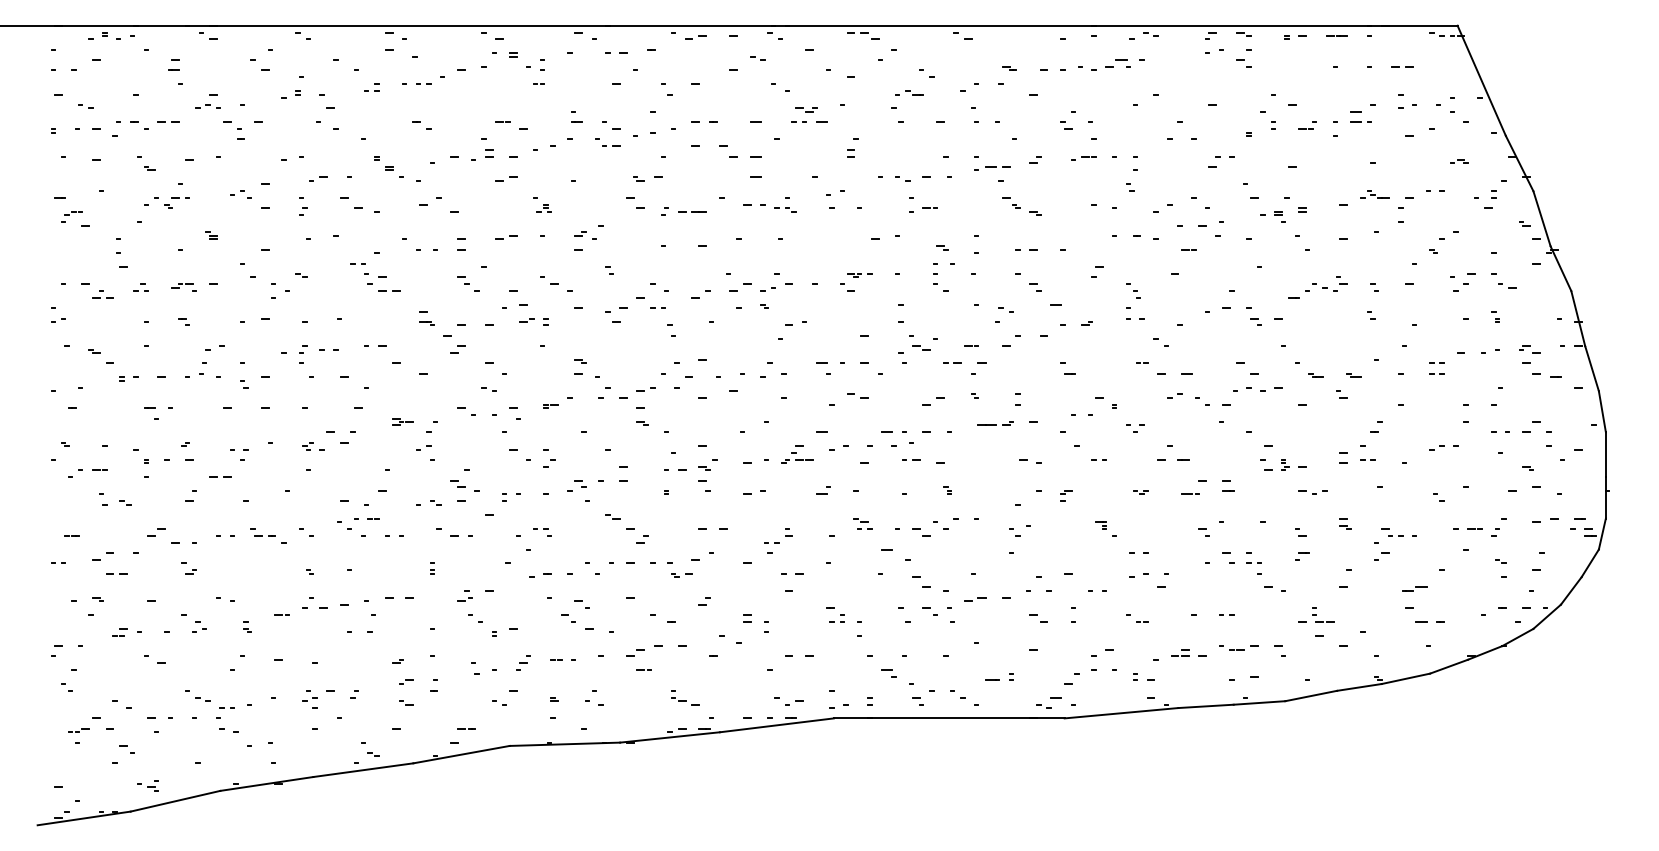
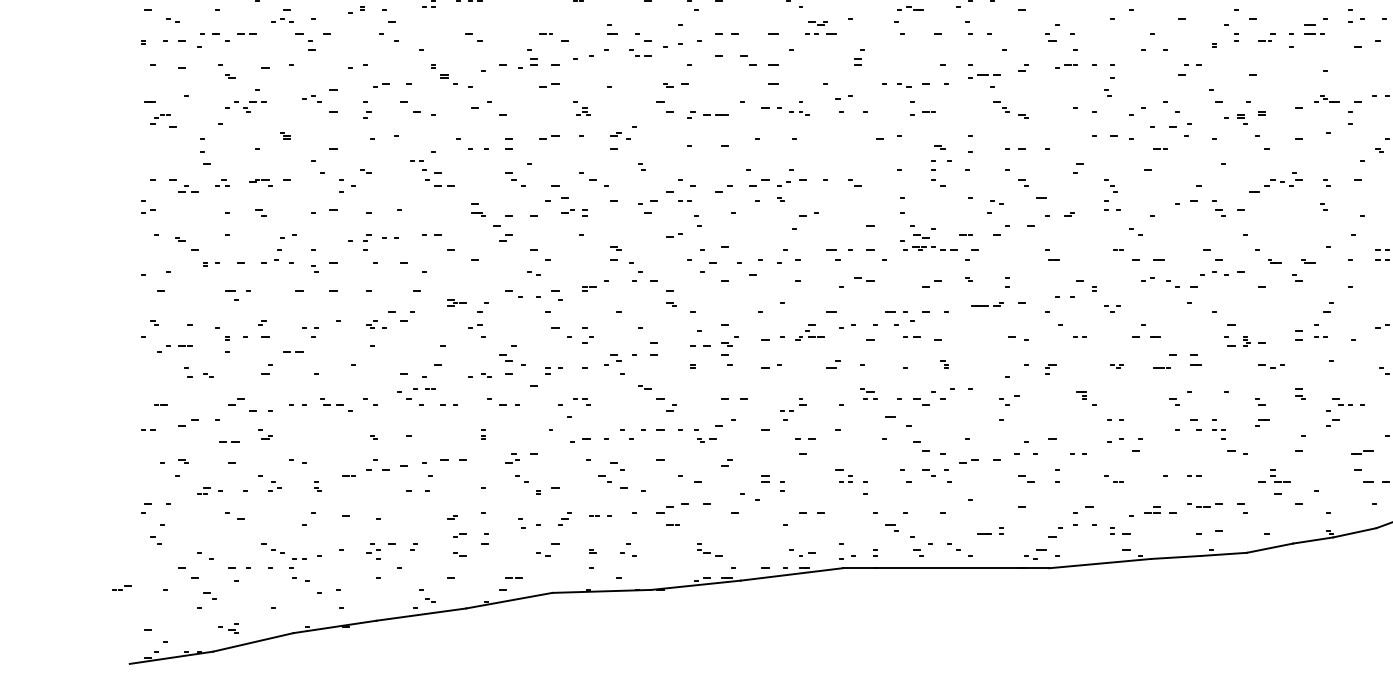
part: (859, 275) -> (923, 248), moved
part: (645, 389) -> (674, 235), moved
line: (113, 573) -> (226, 442), moved
part: (78, 730) -> (121, 588), moved

